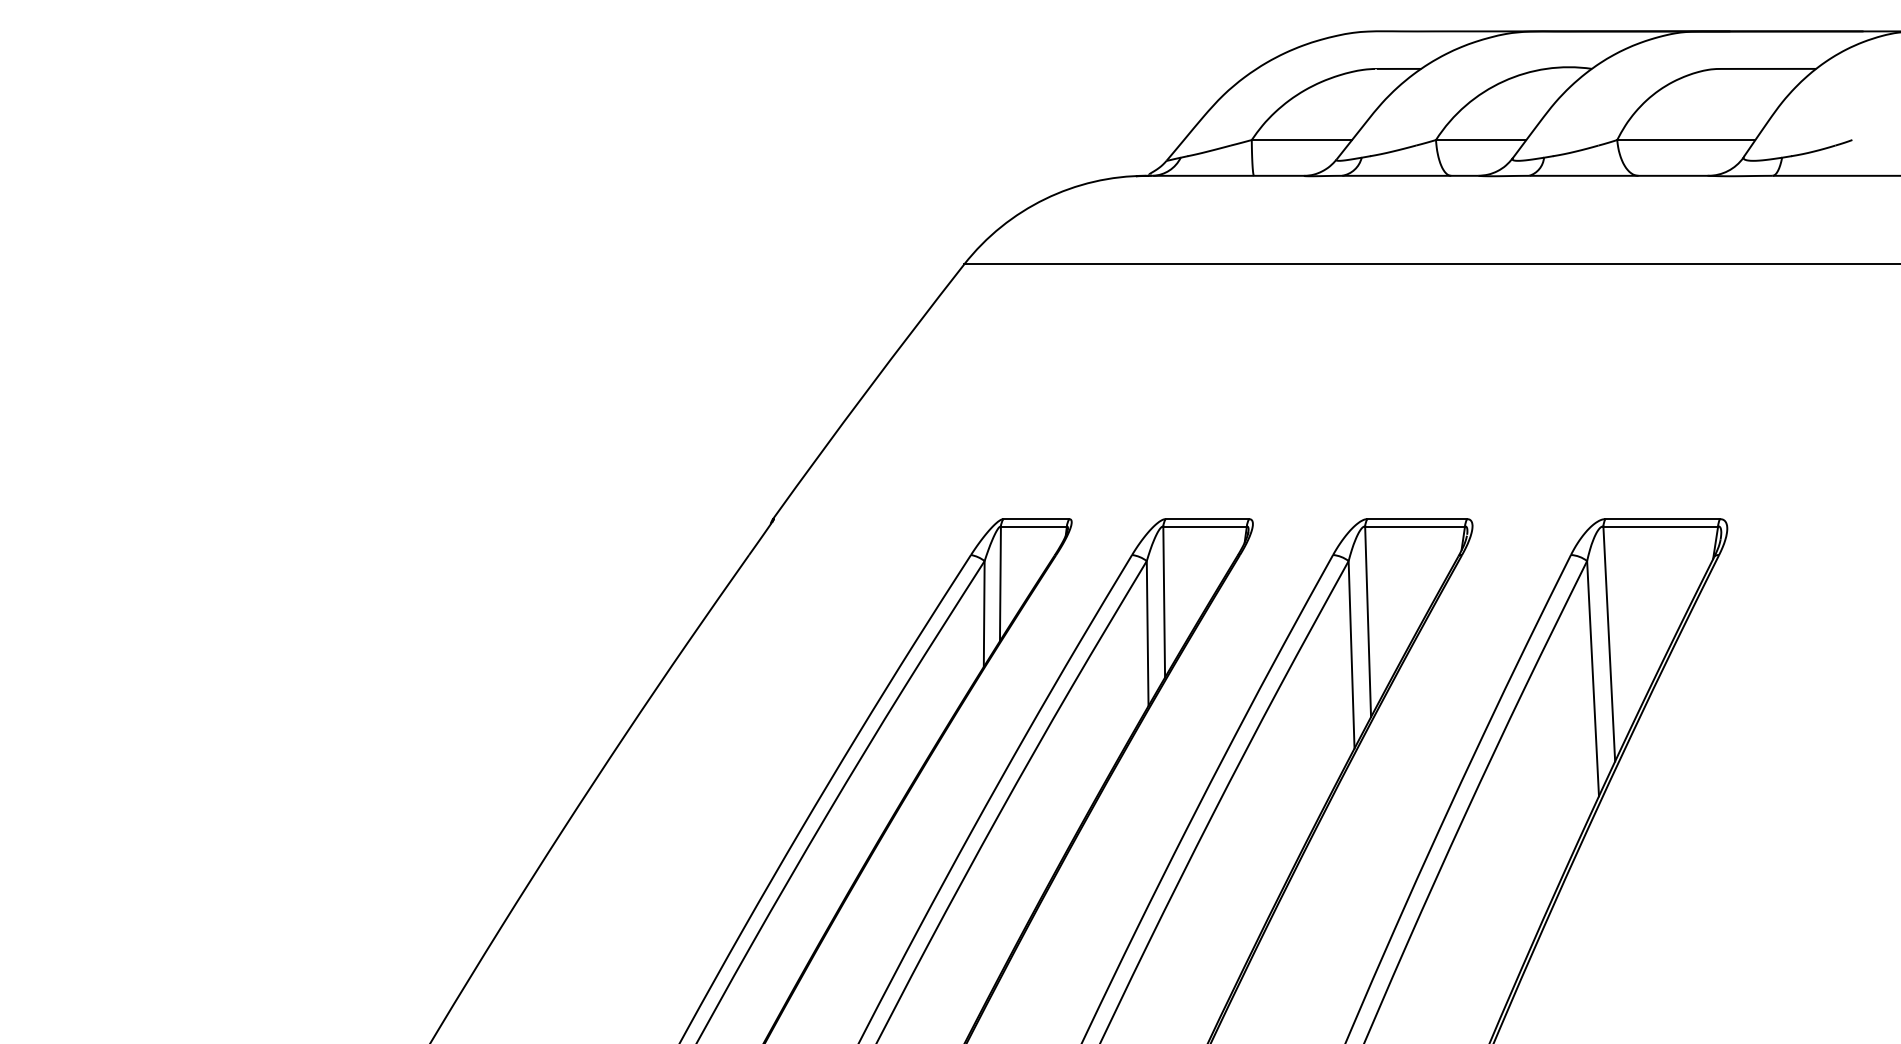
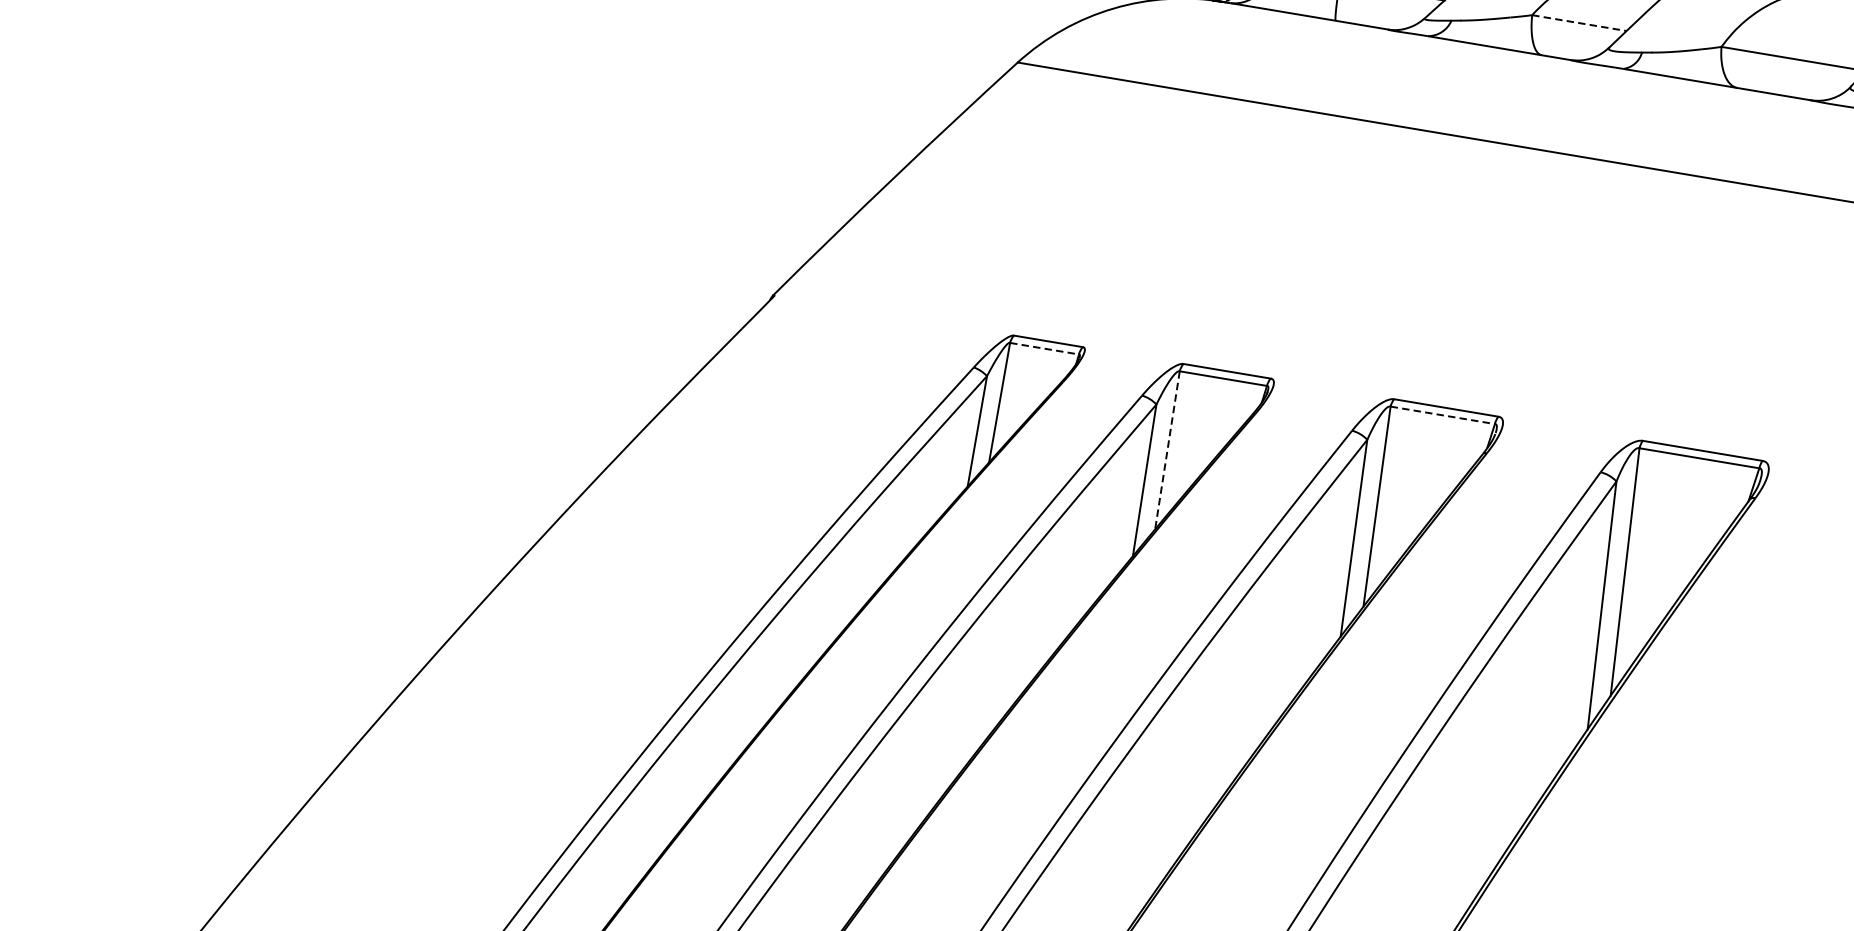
line: (1481, 140) -> (1579, 23), solid -> dashed
line: (1033, 526) -> (1044, 348), solid -> dashed
line: (1415, 526) -> (1443, 415), solid -> dashed
line: (1164, 602) -> (1167, 450), solid -> dashed

